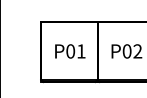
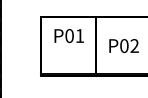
text: (69, 50) -> (68, 35), moved

